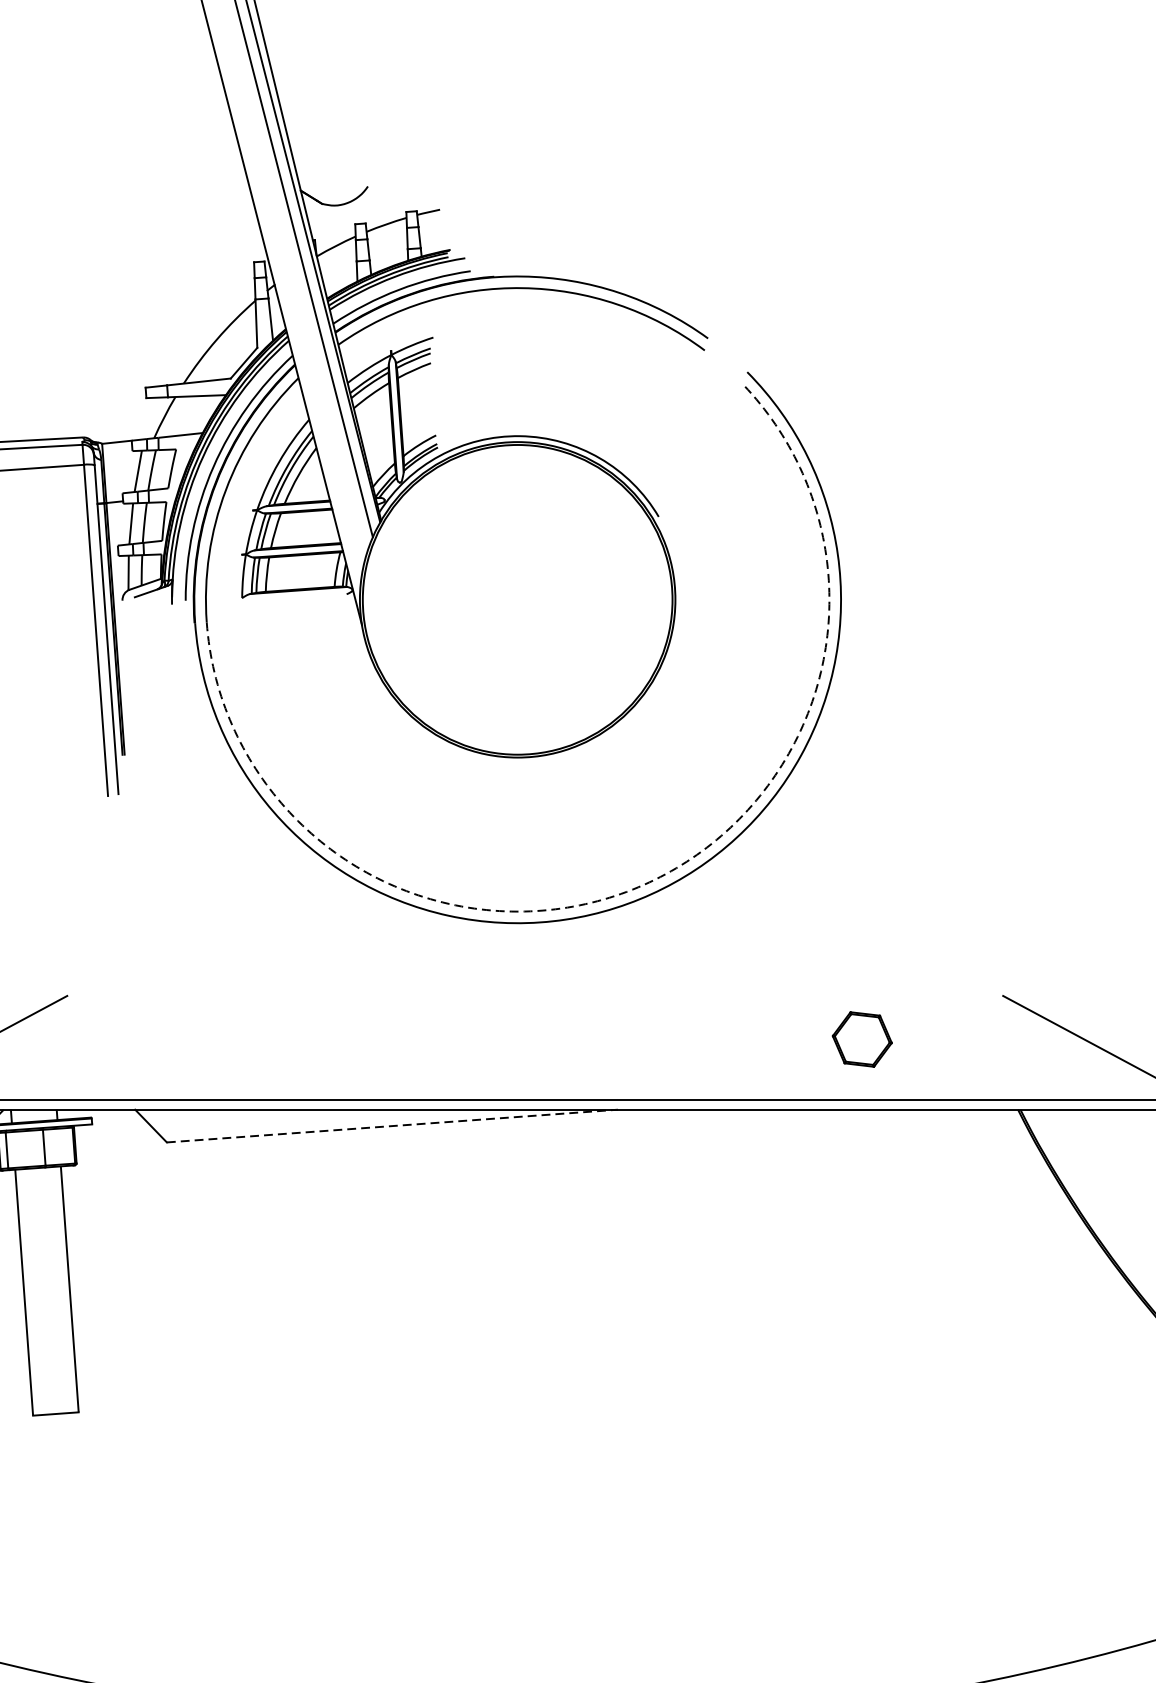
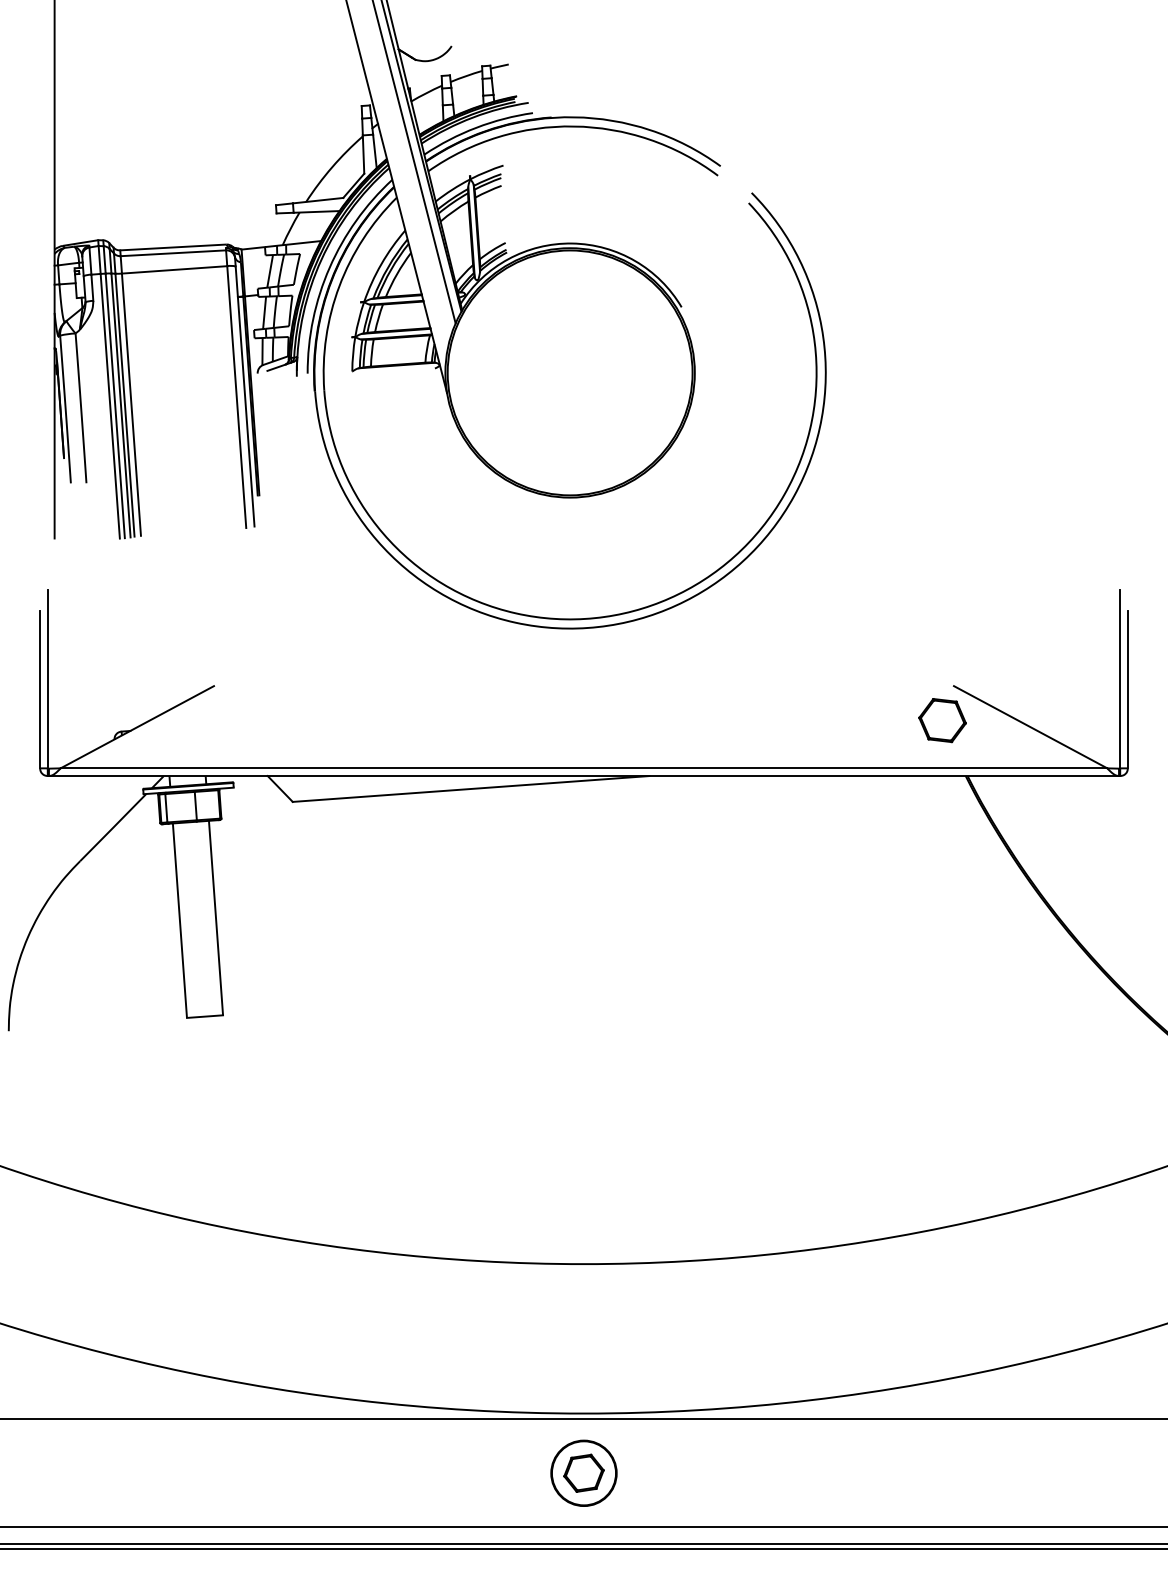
arc: (643, 885) -> (669, 598), dashed -> solid
part: (862, 1039) -> (942, 720), moved
line: (392, 1125) -> (471, 788), dashed -> solid

